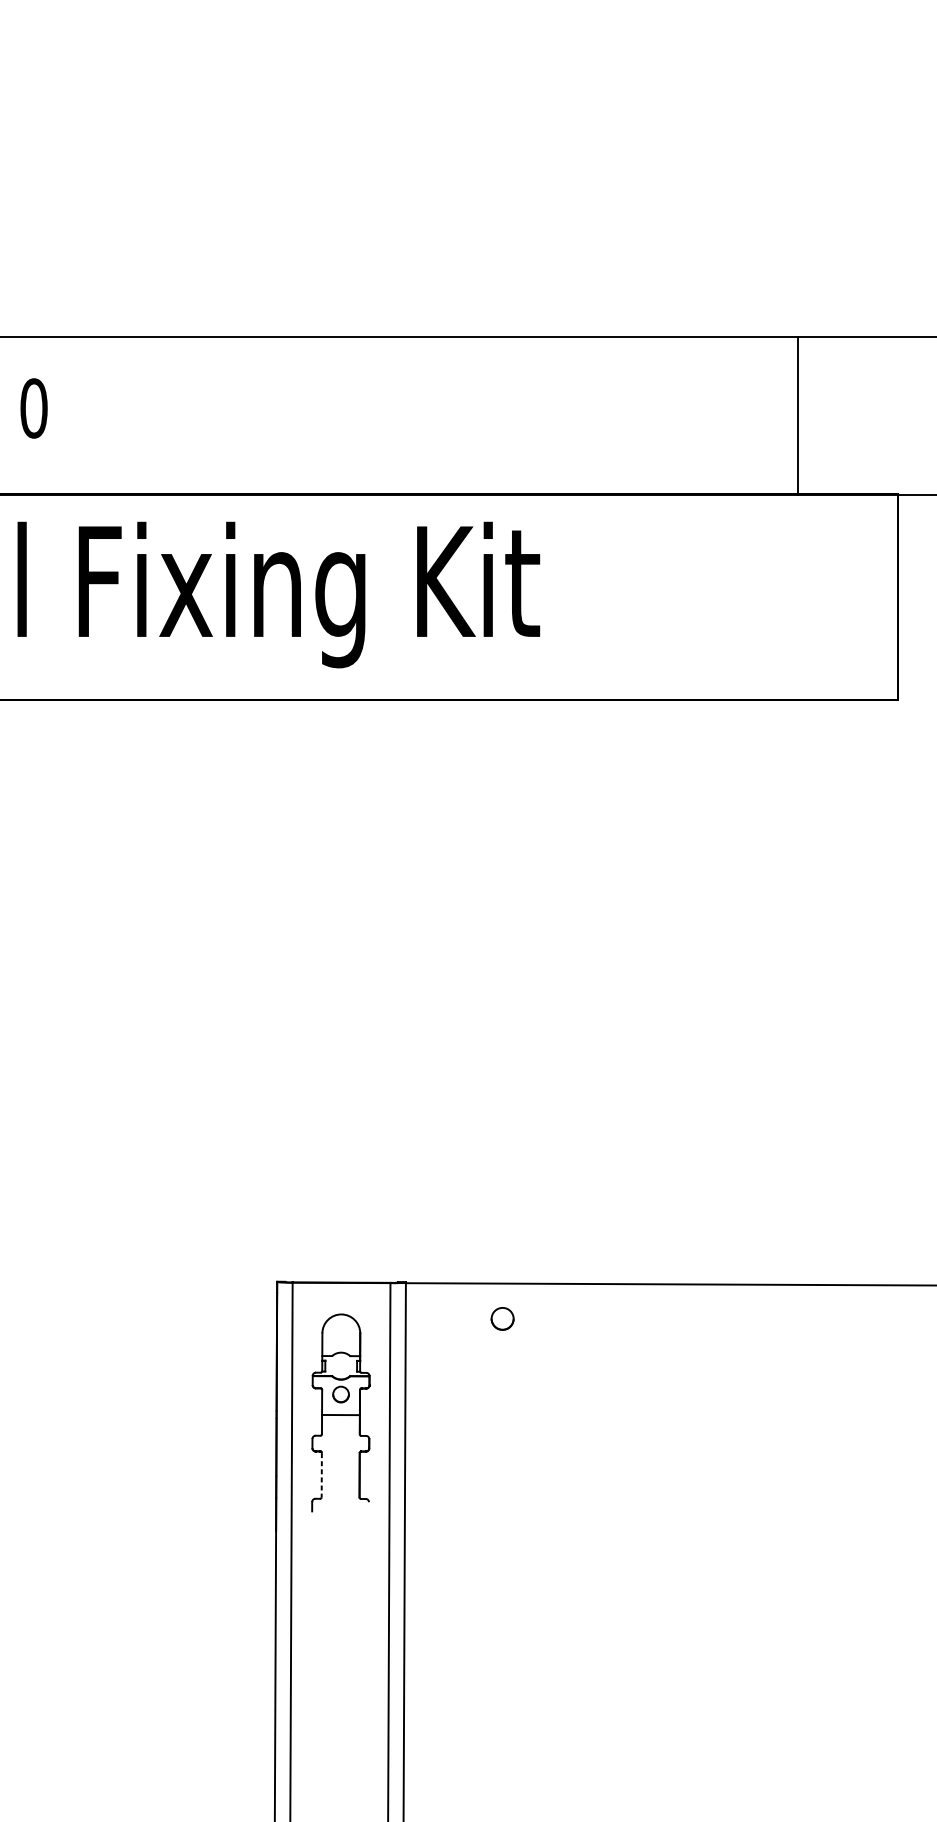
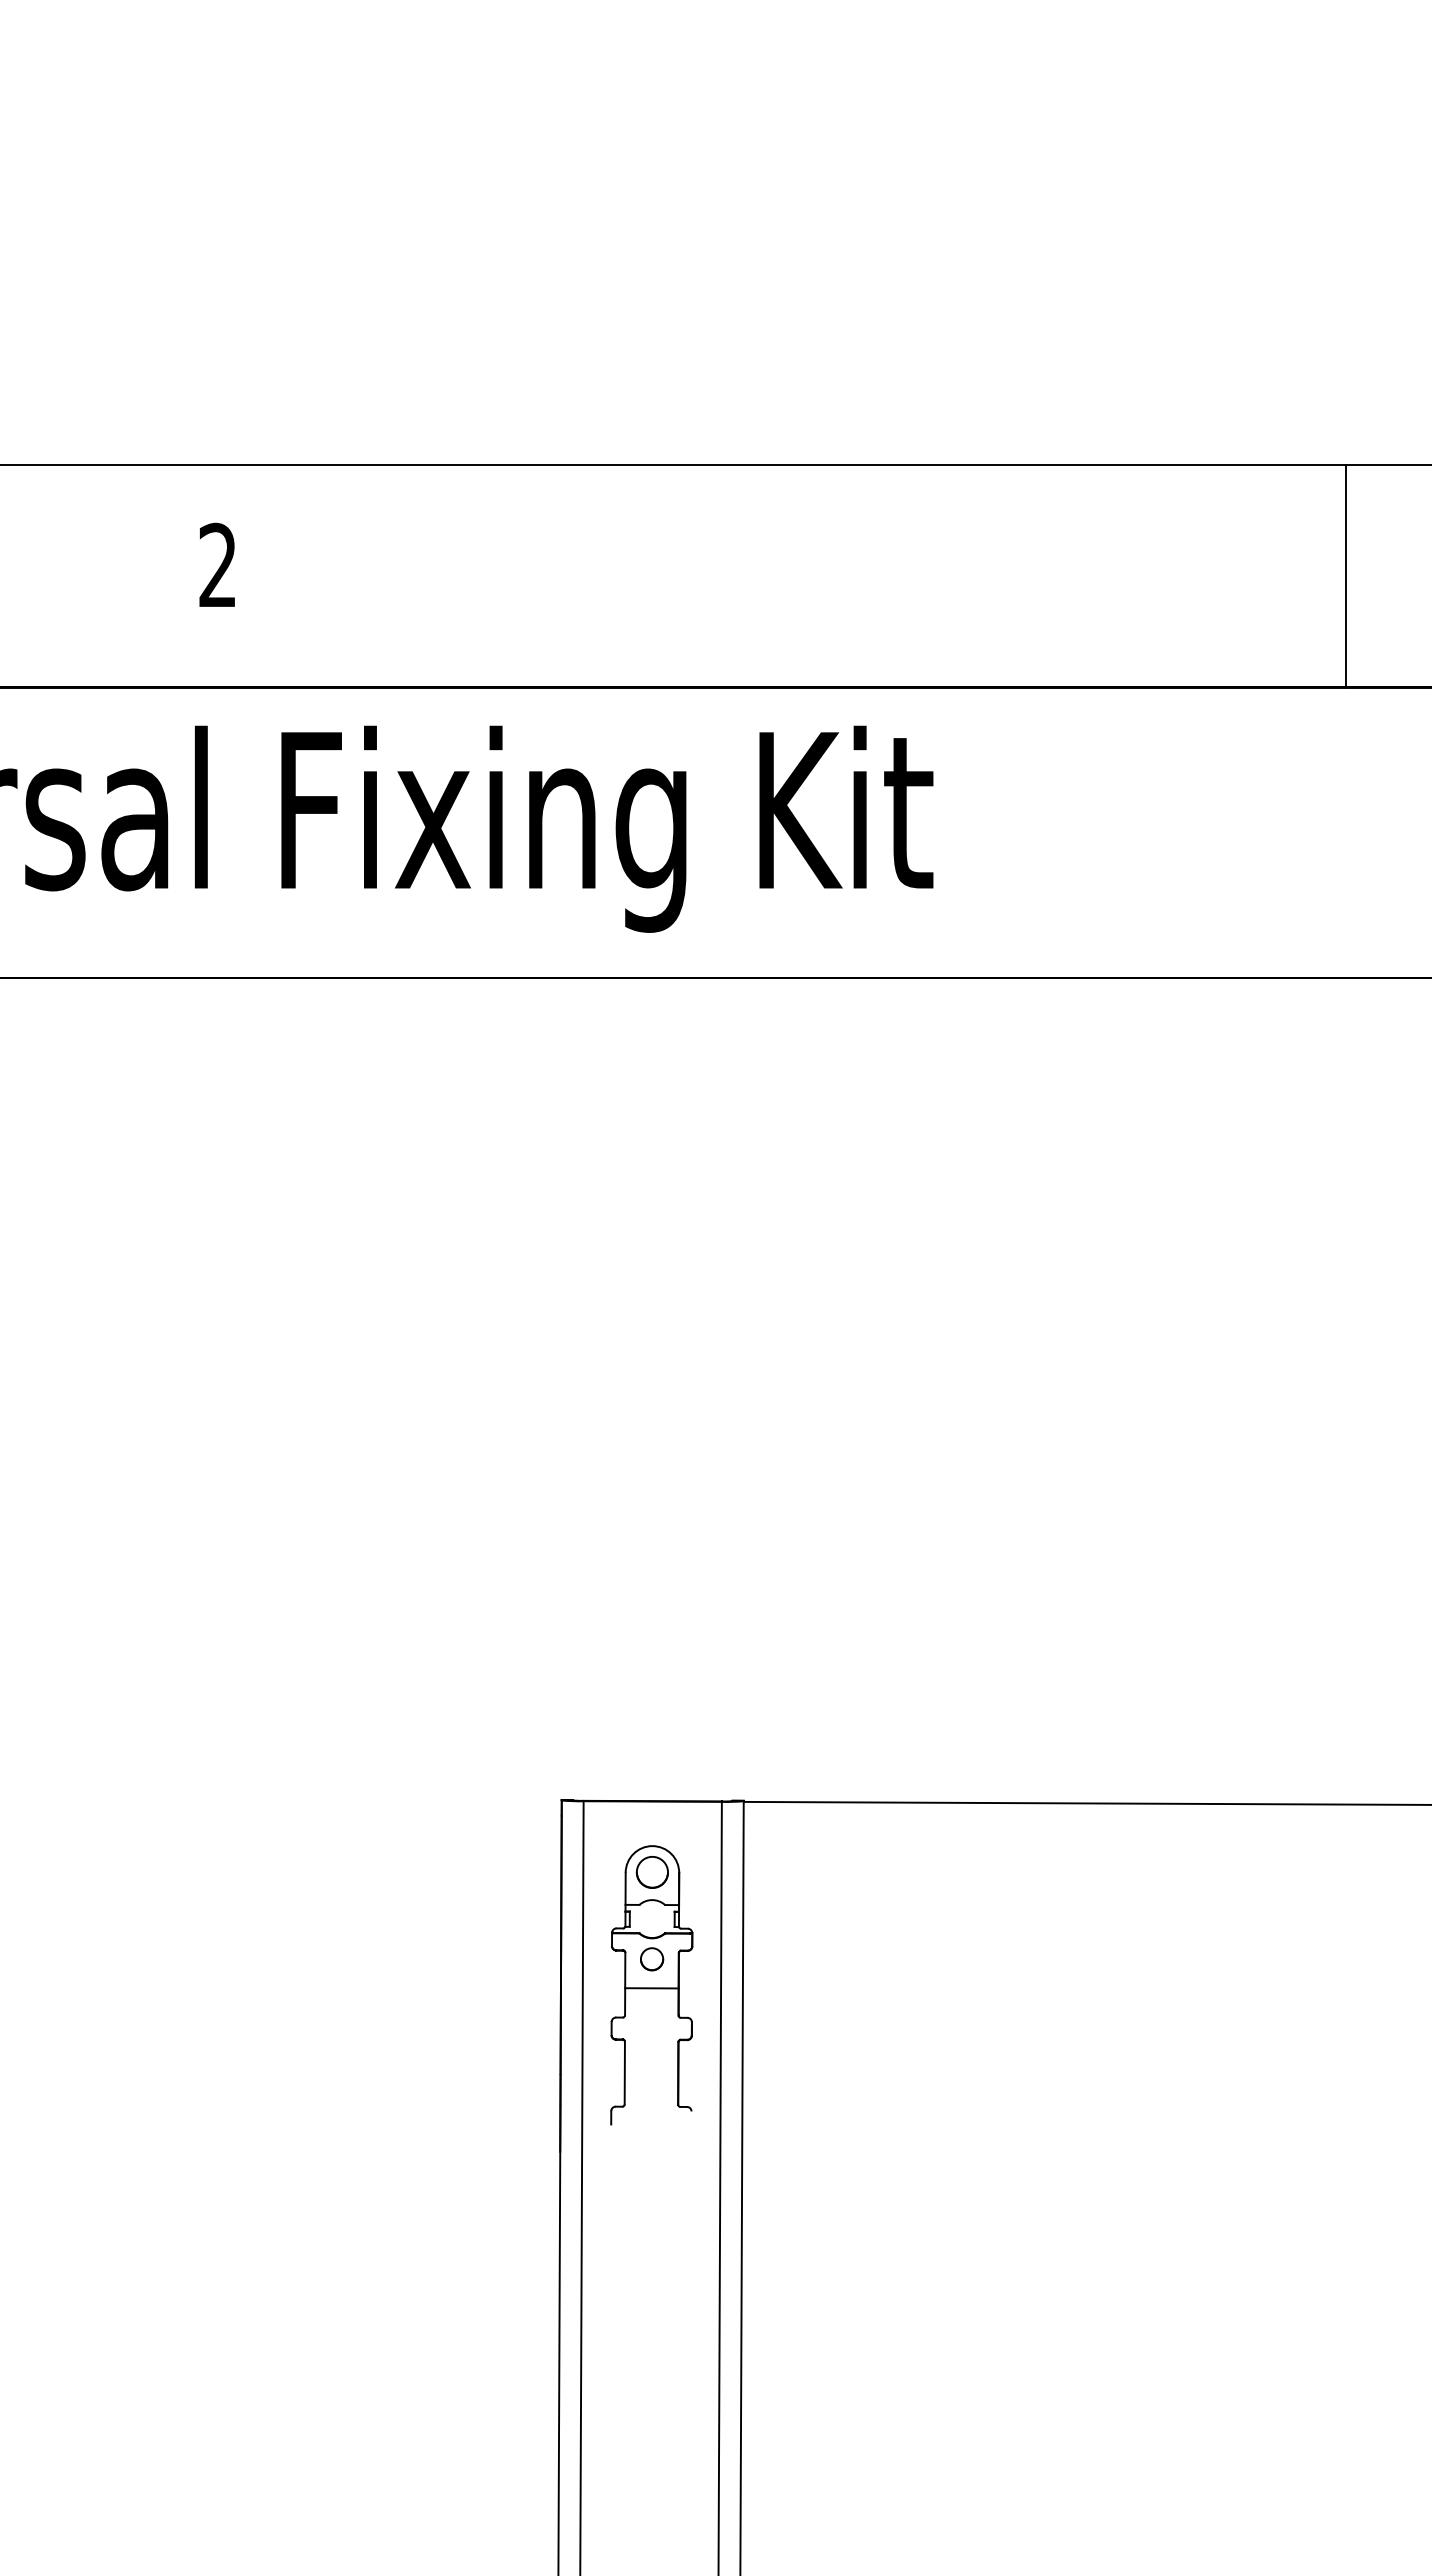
text: (34, 408) -> (218, 565), 0 -> 2
line: (798, 415) -> (1346, 575), moved
circle: (501, 1318) -> (651, 1872), moved
line: (321, 1475) -> (624, 2073), dashed -> solid

